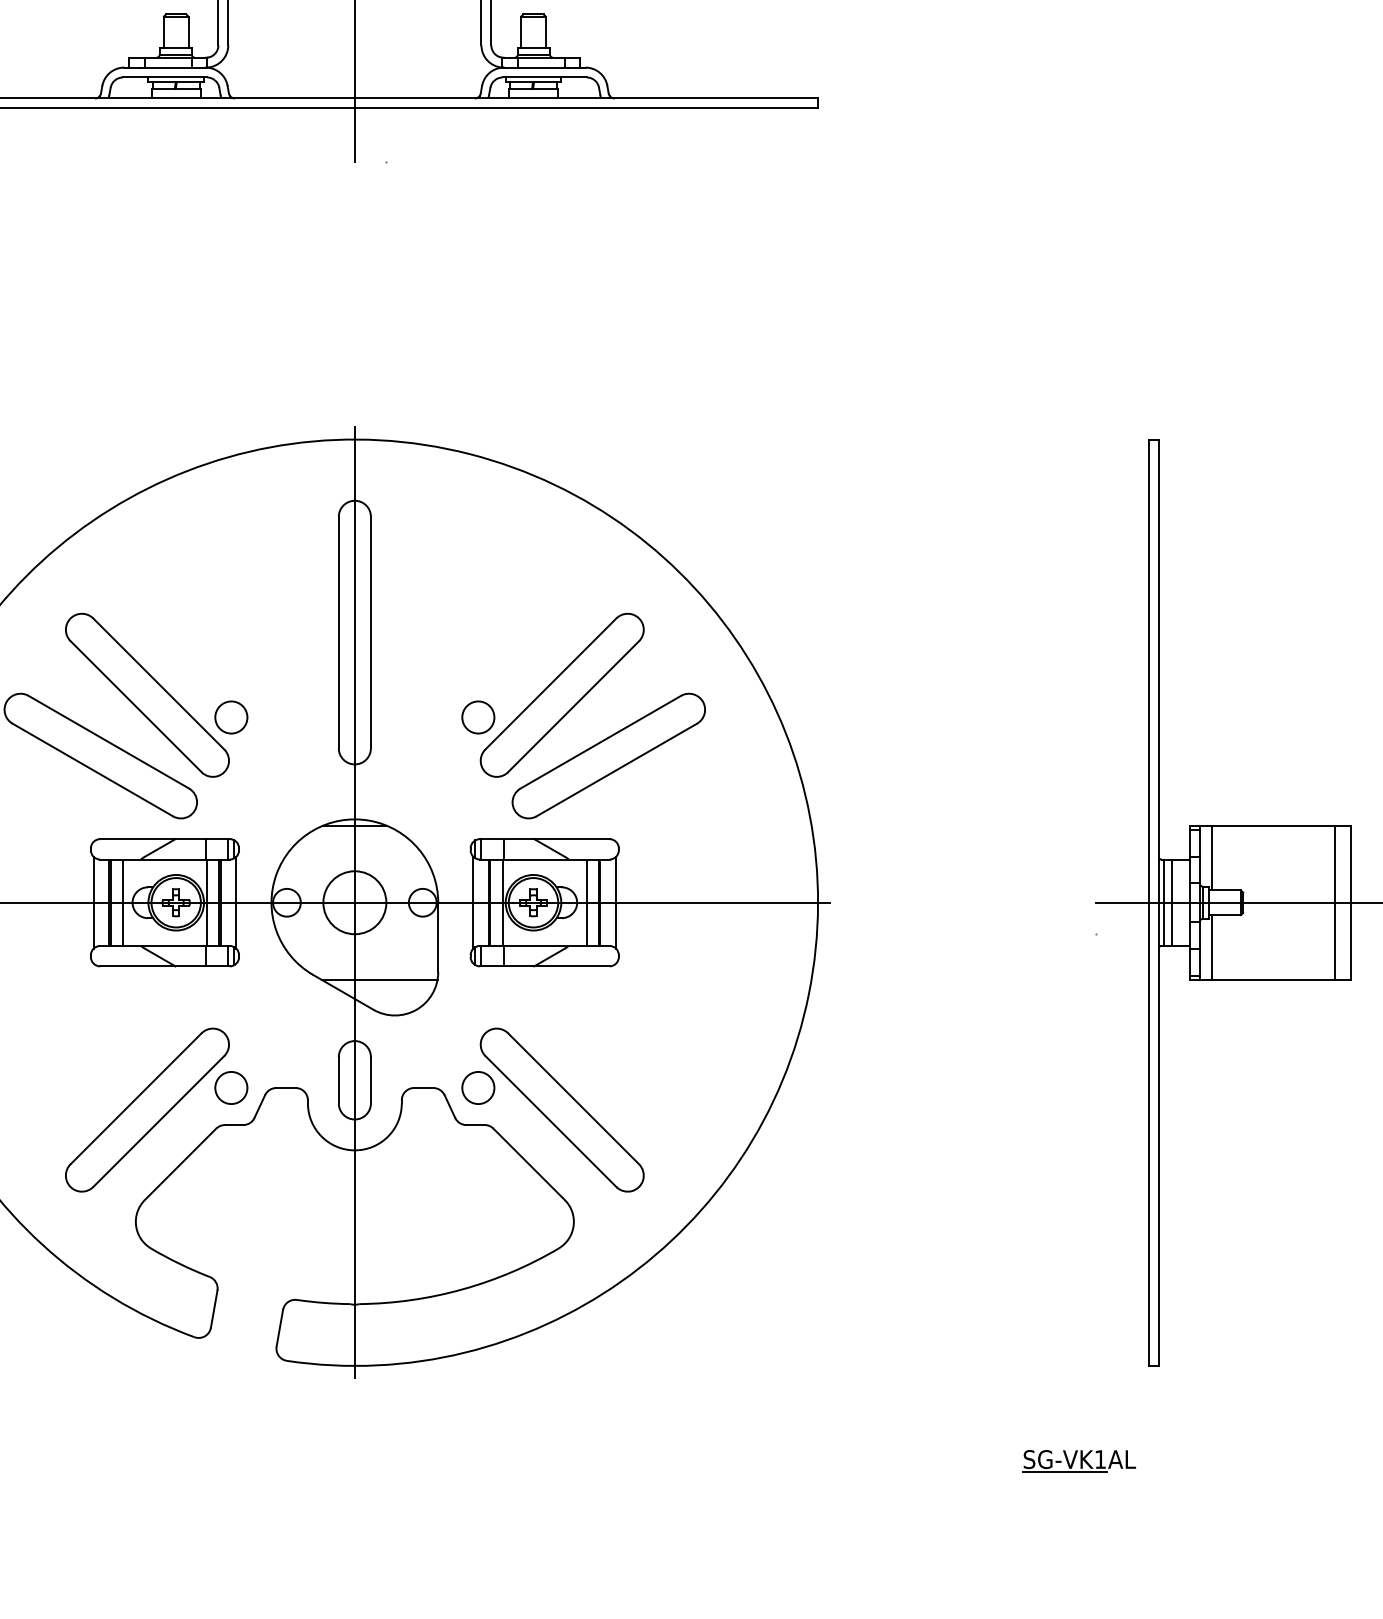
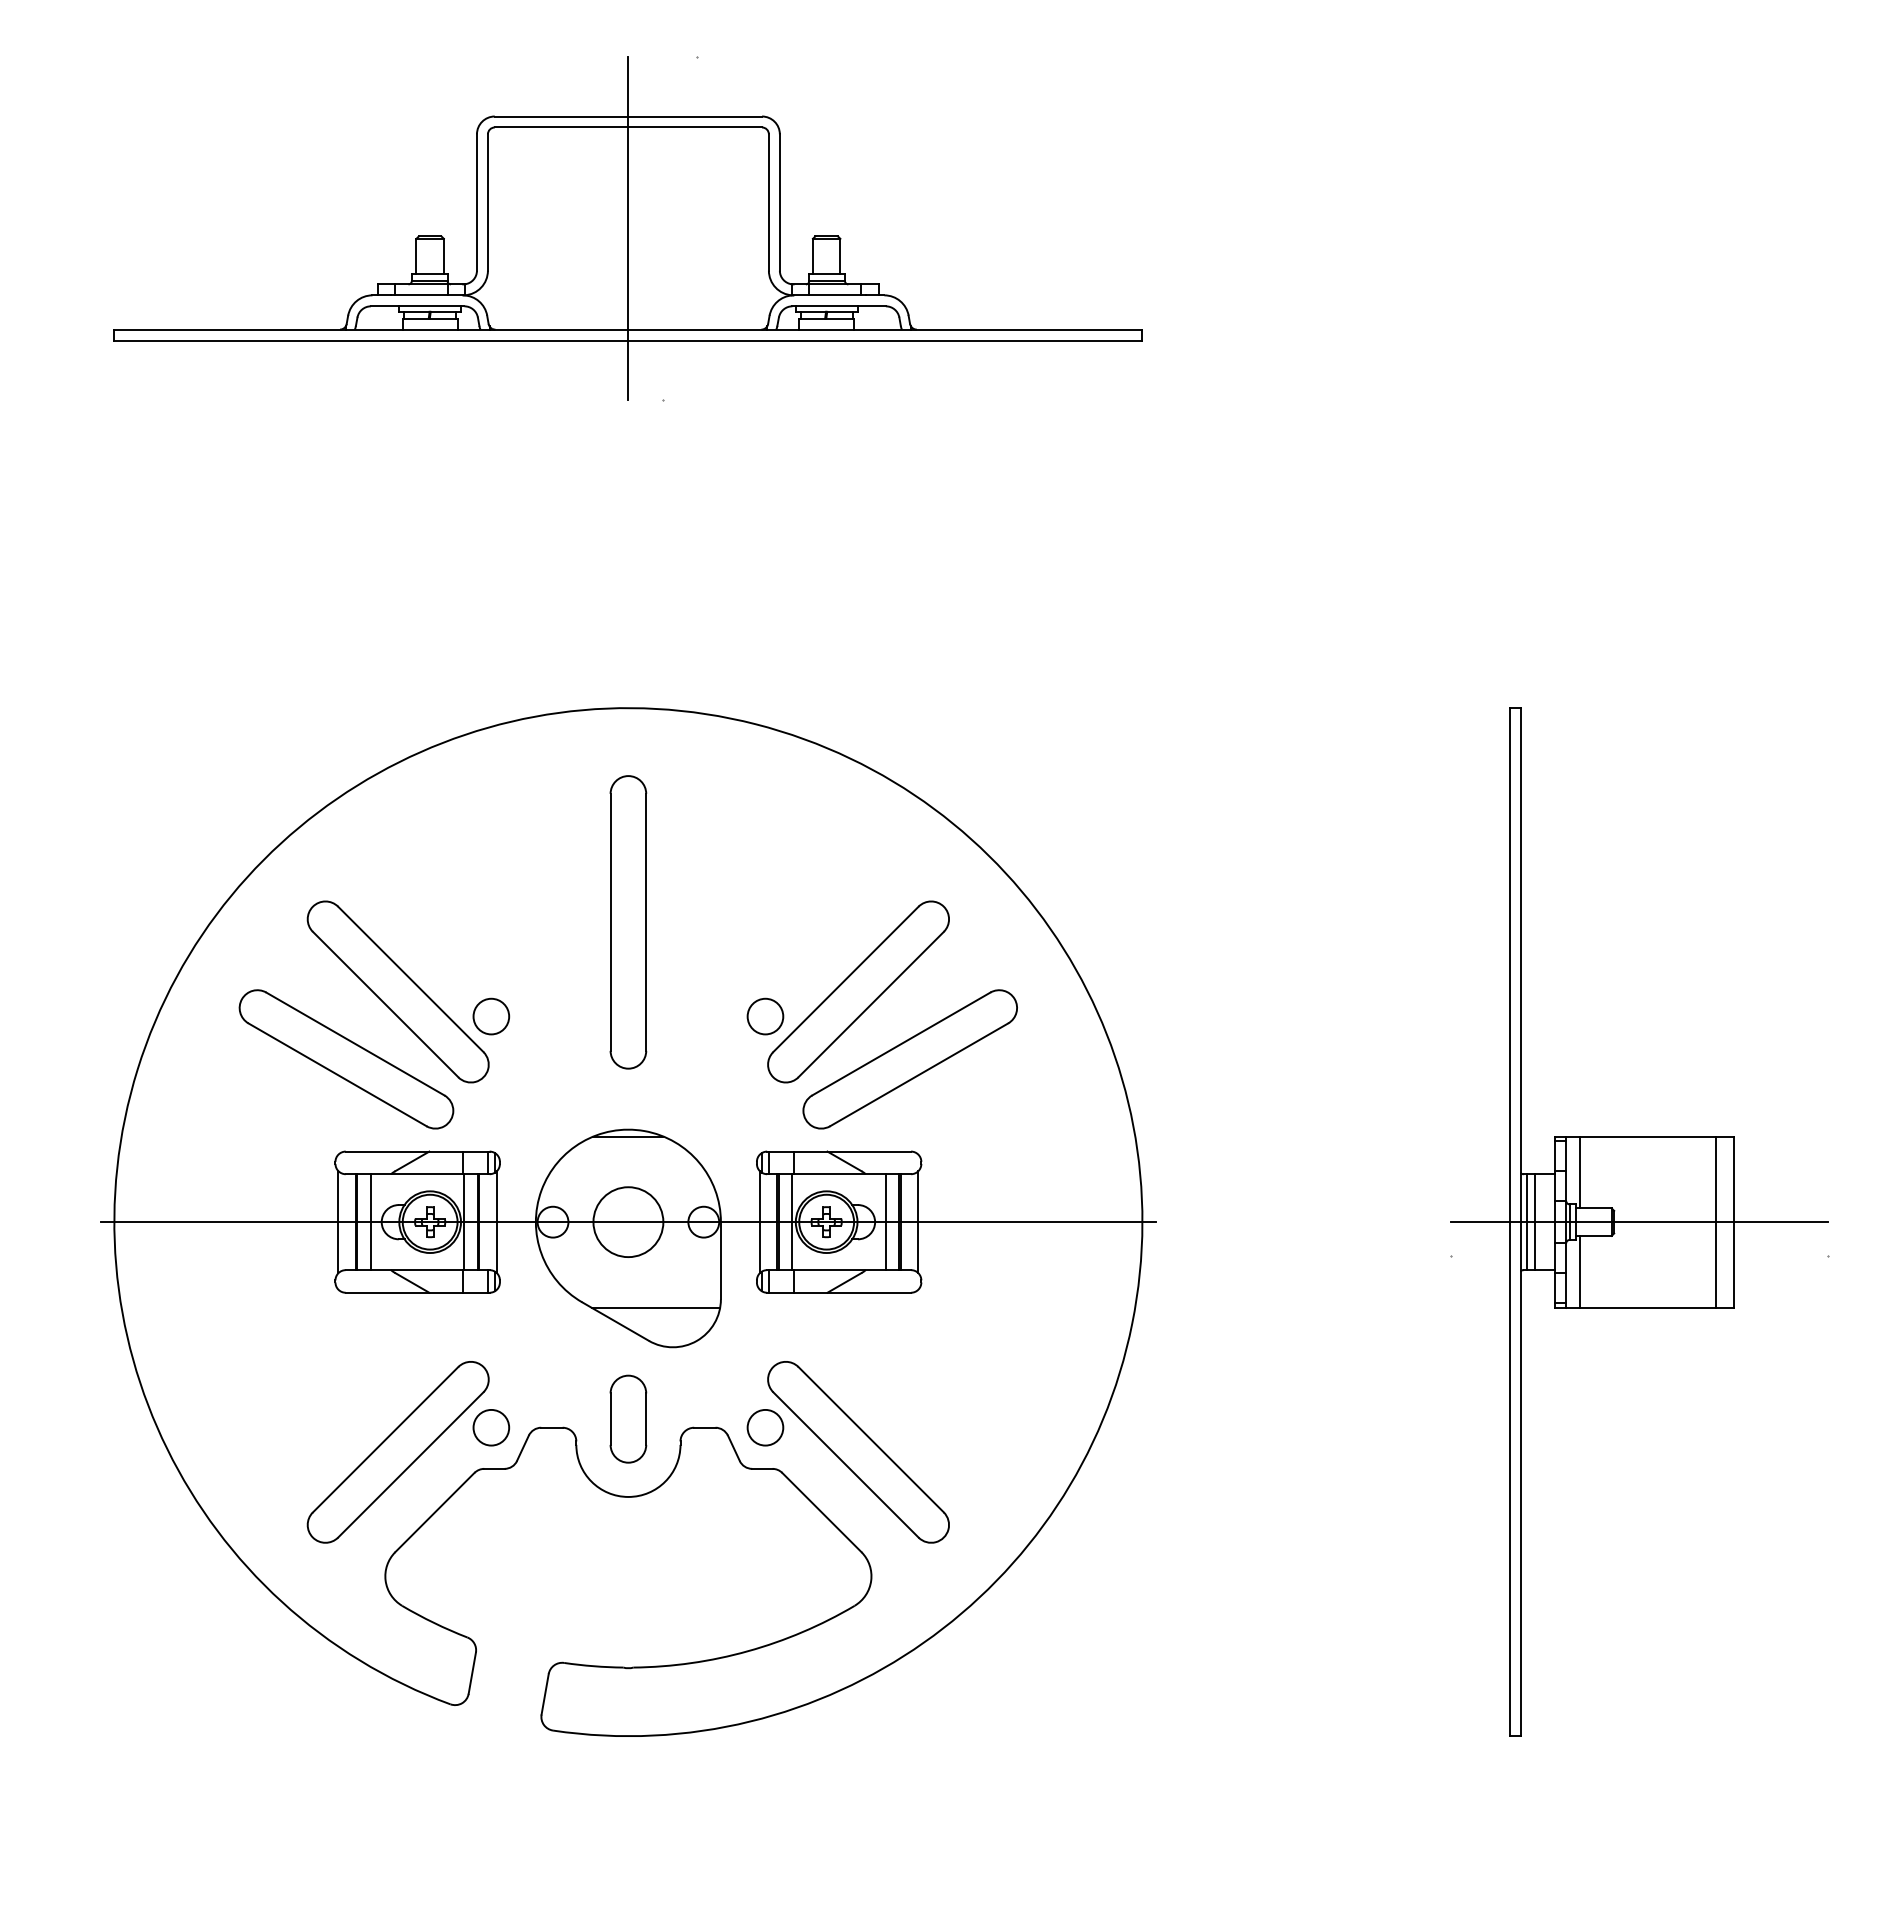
line: (354, 902) -> (628, 1221), removed
part: (1079, 1460) -> (1432, 1841), removed

